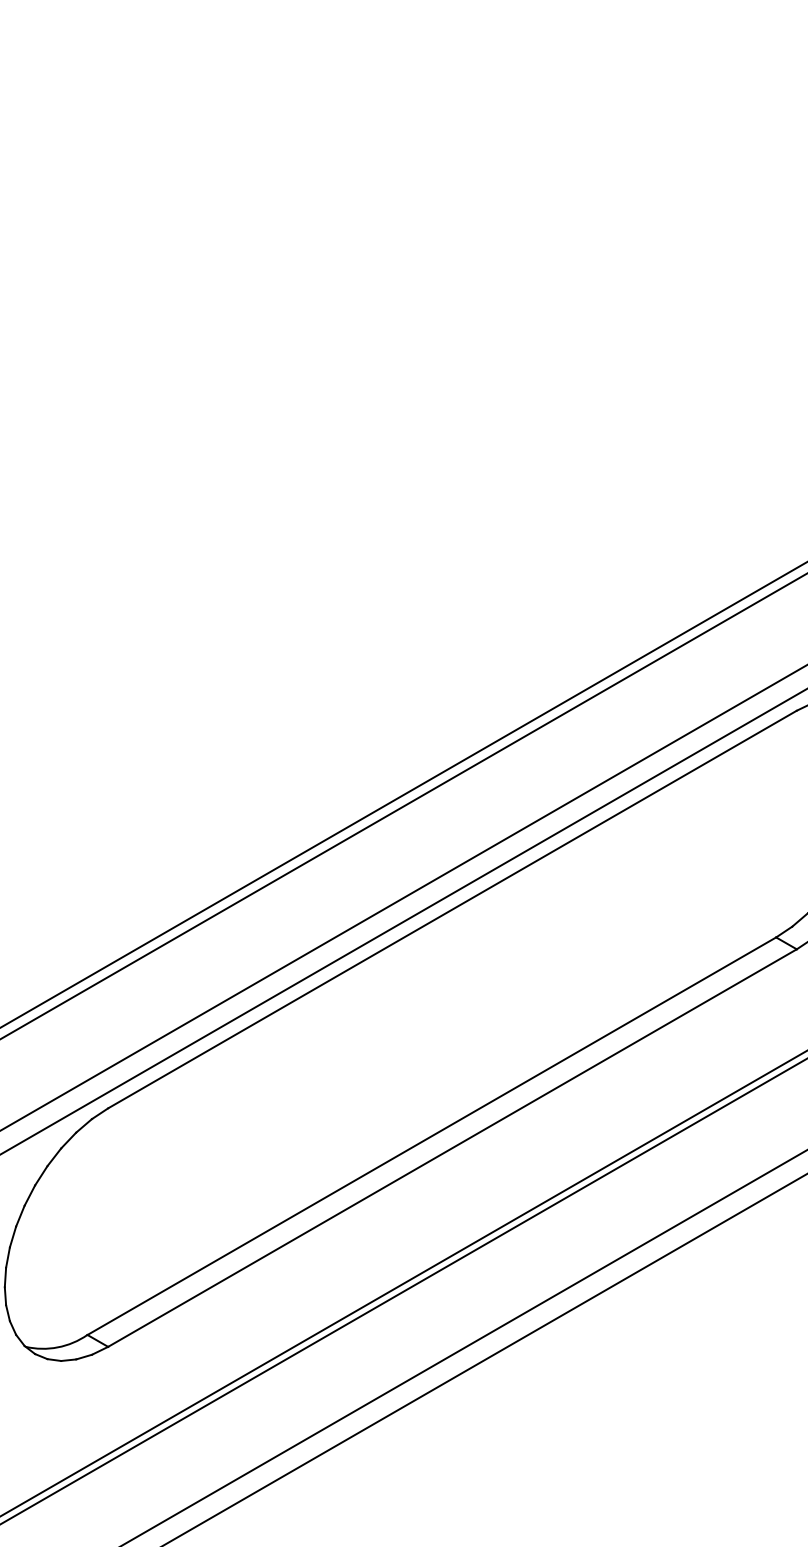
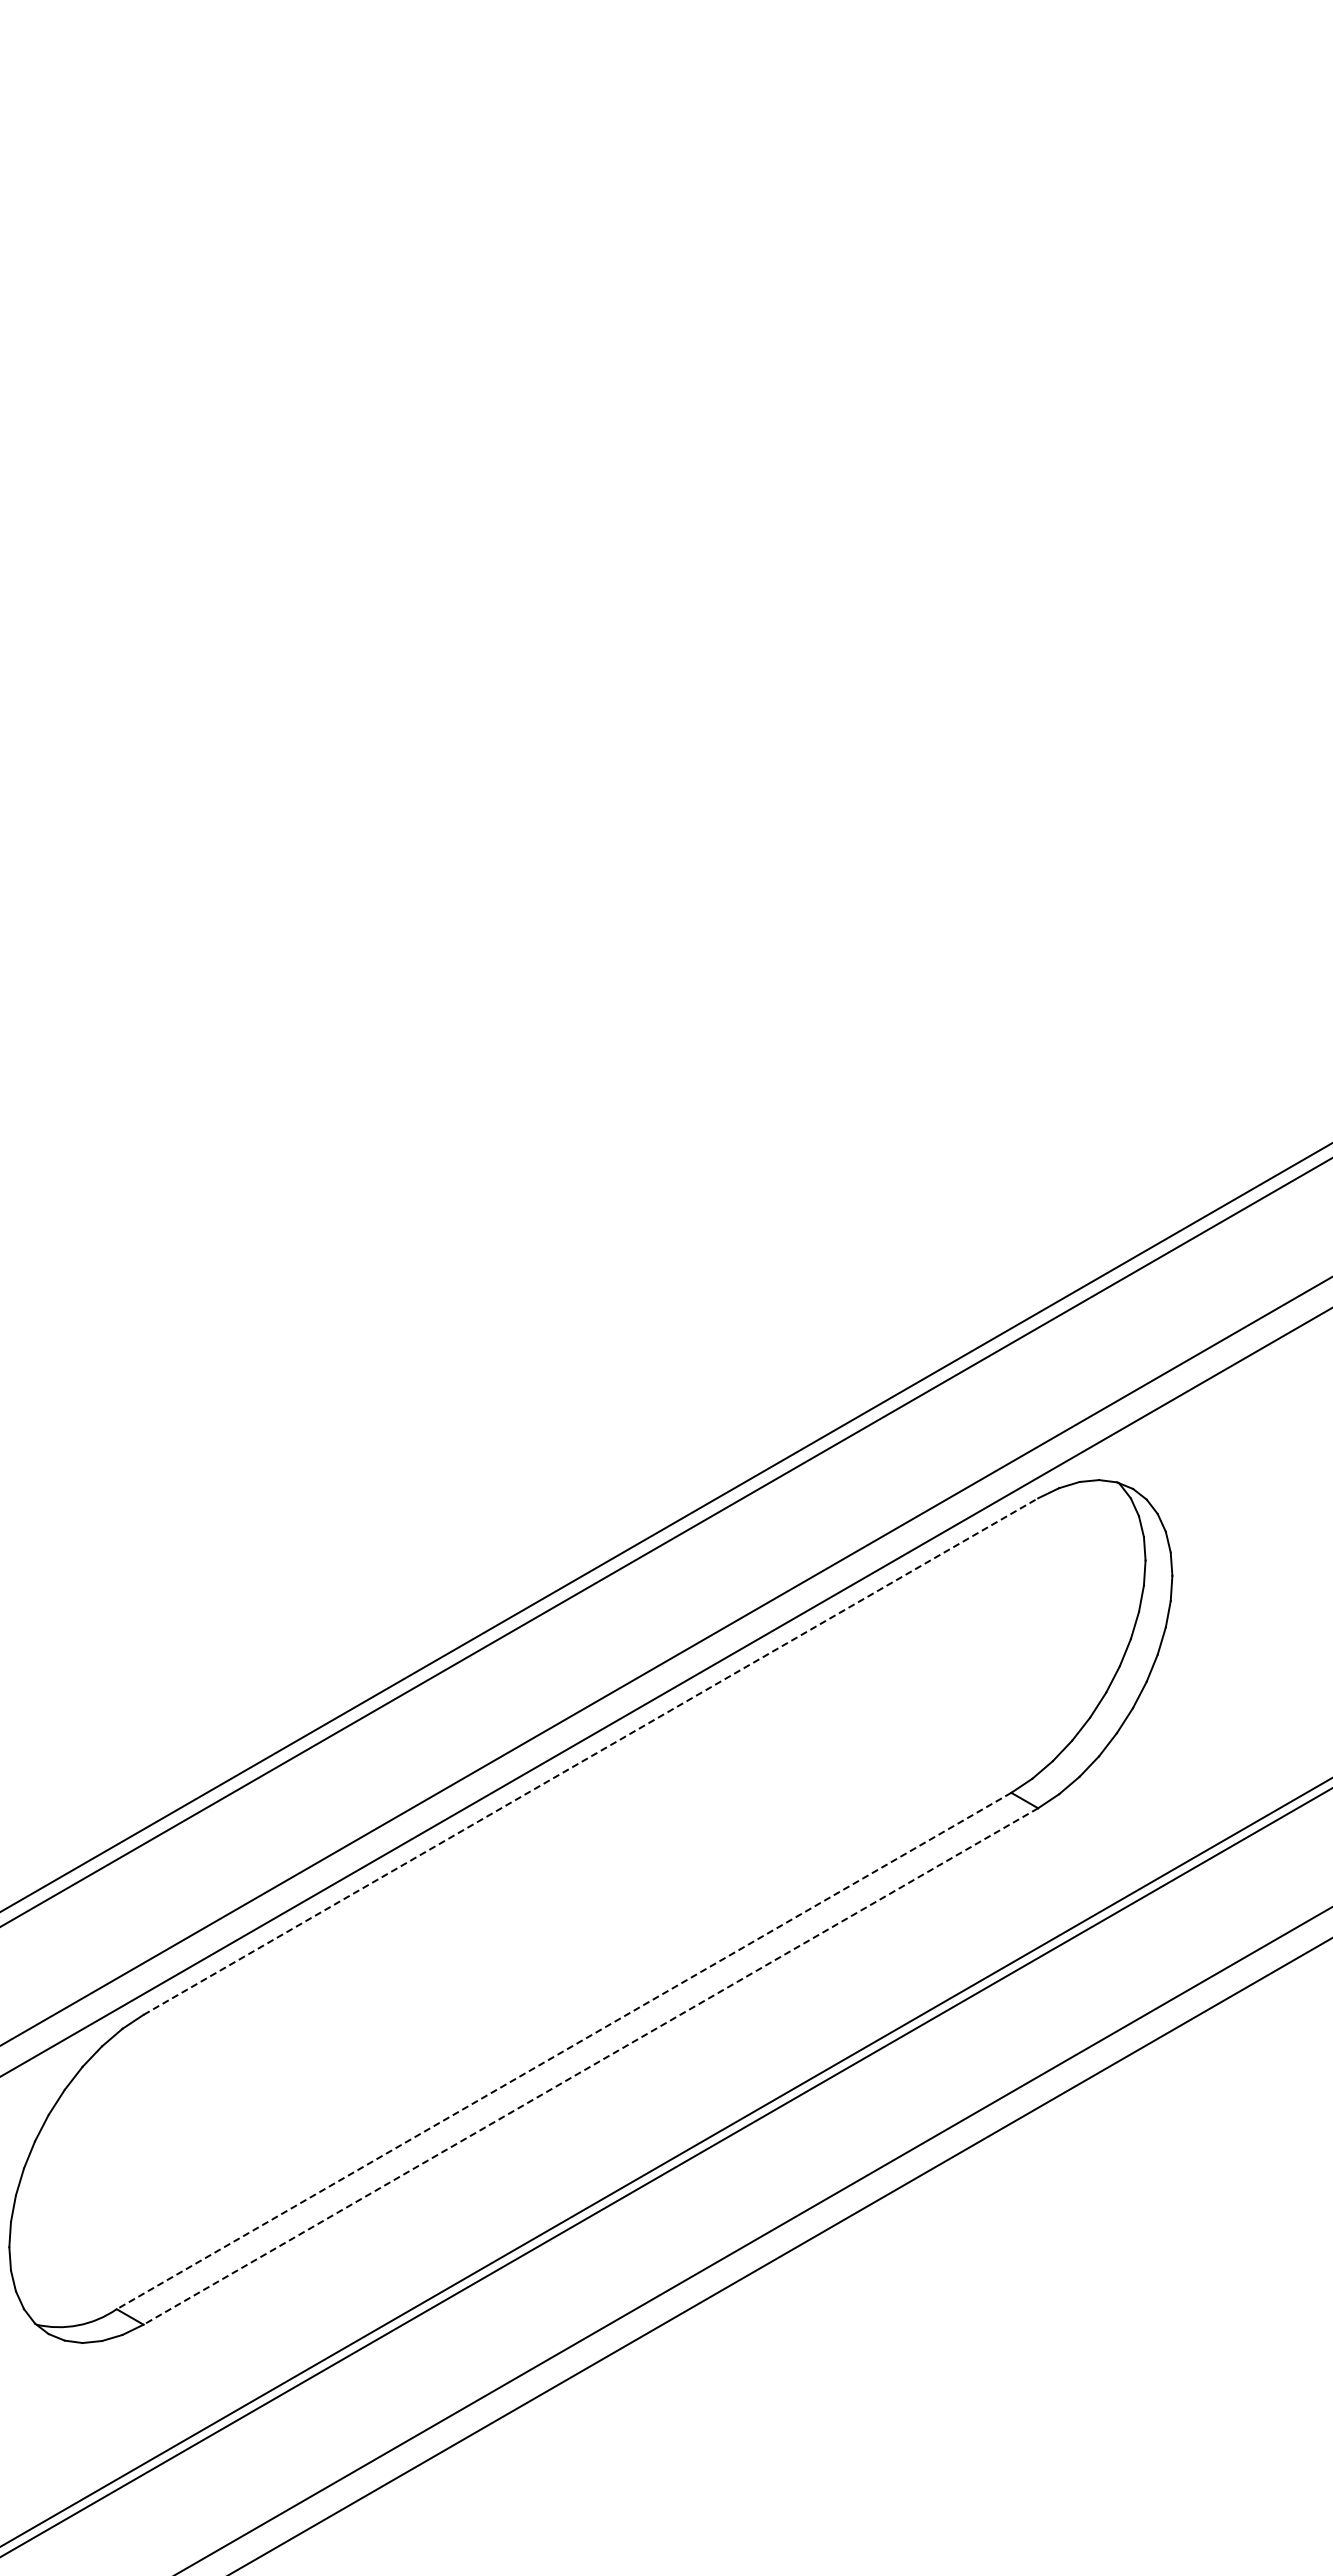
line: (452, 909) -> (590, 1756), solid -> dashed
line: (431, 1136) -> (563, 2051), solid -> dashed
line: (452, 1148) -> (590, 2066), solid -> dashed

